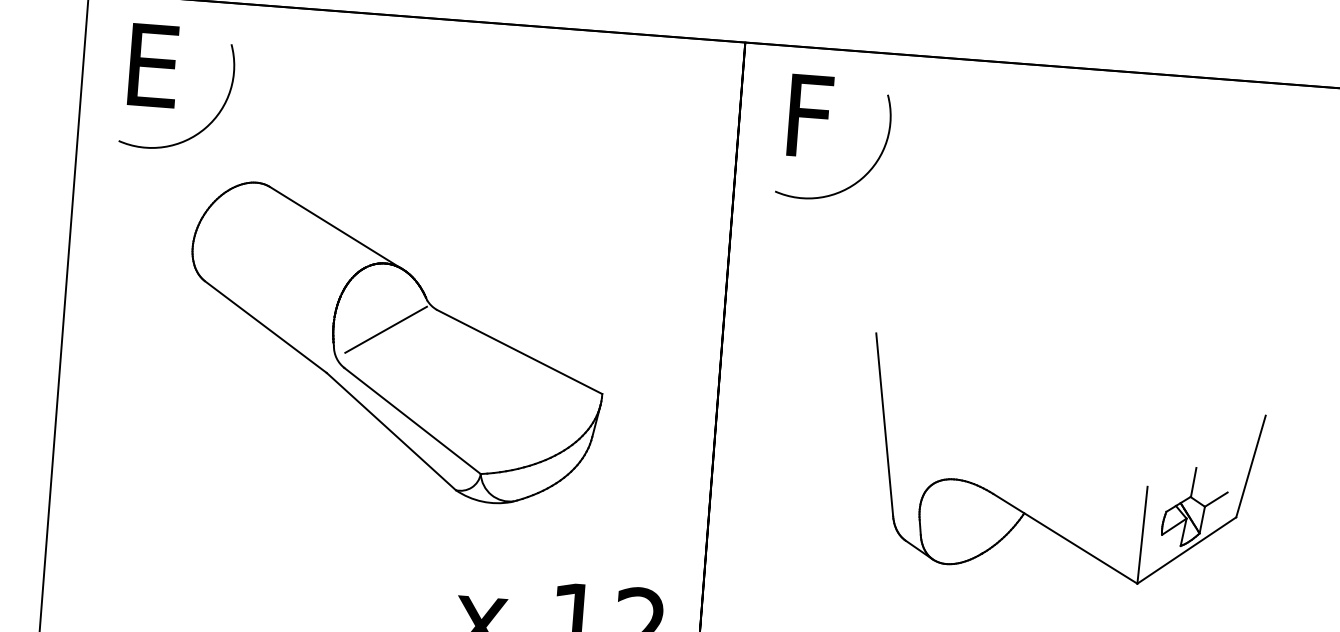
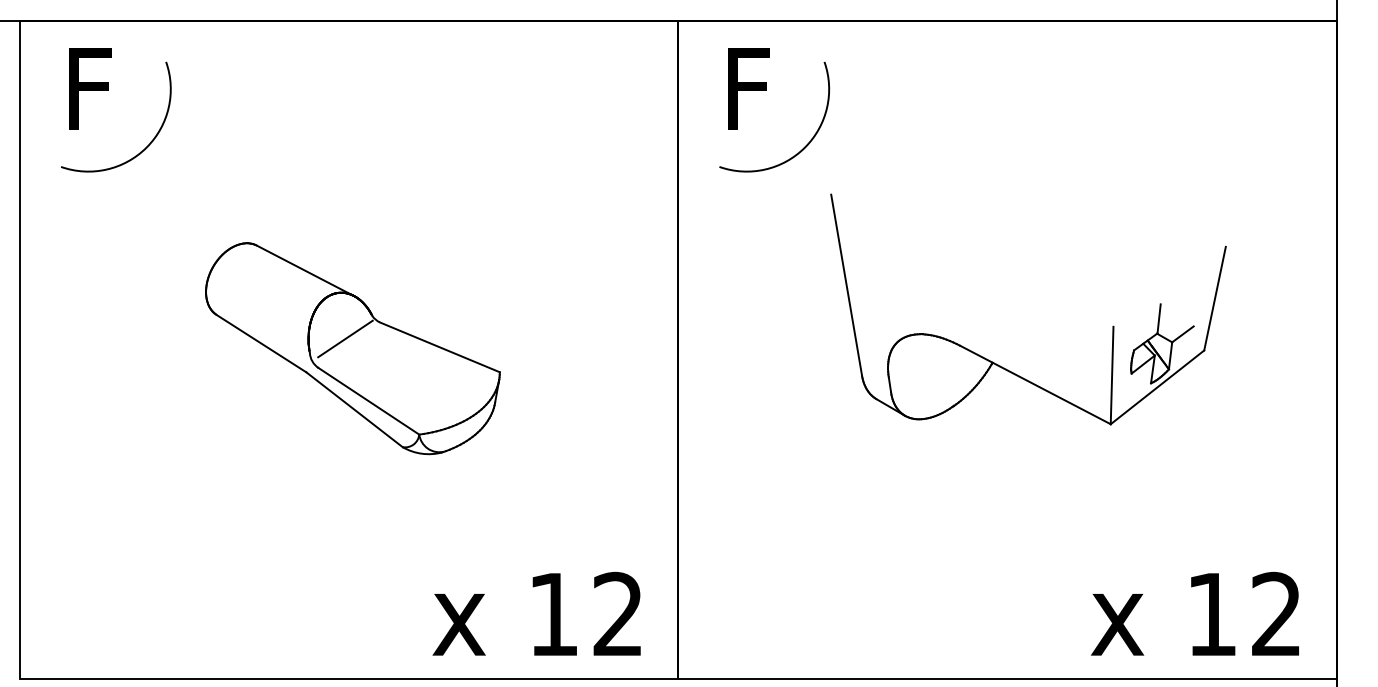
text: (153, 64) -> (89, 88), E -> F
part: (395, 344) -> (352, 348), size x0.7
part: (1031, 516) -> (1000, 365), moved

